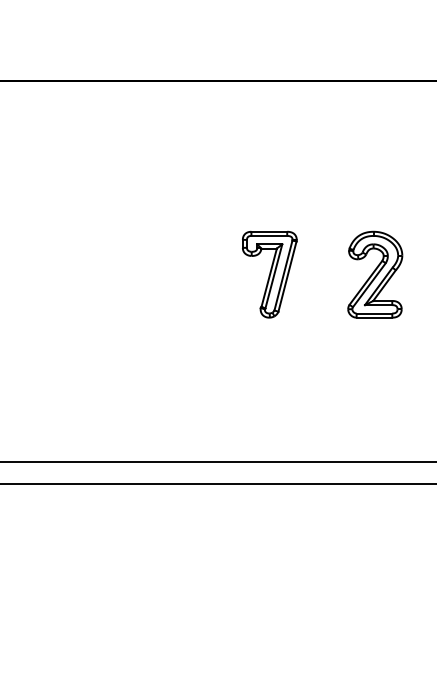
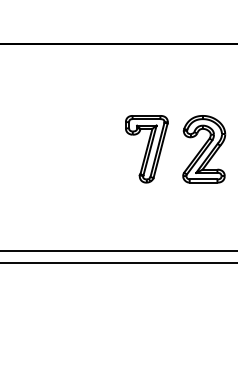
part: (269, 275) -> (146, 149), size x1.43
part: (375, 275) -> (204, 149), size x1.43

